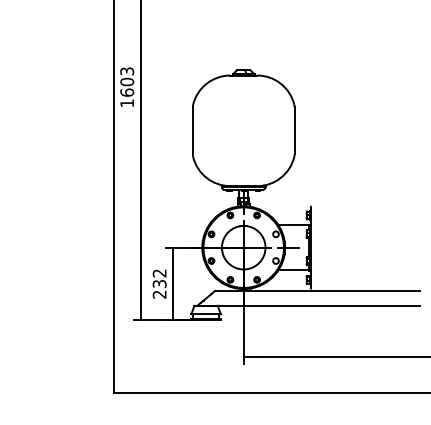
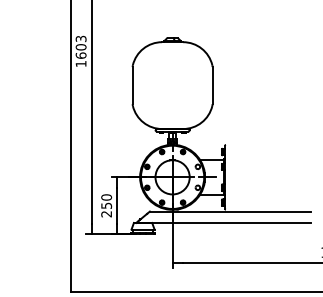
text: (159, 278) -> (106, 201), 232 -> 250

